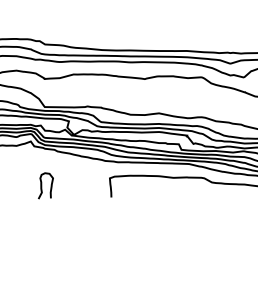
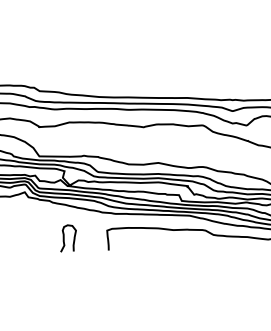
curve: (42, 185) -> (64, 238), moved

